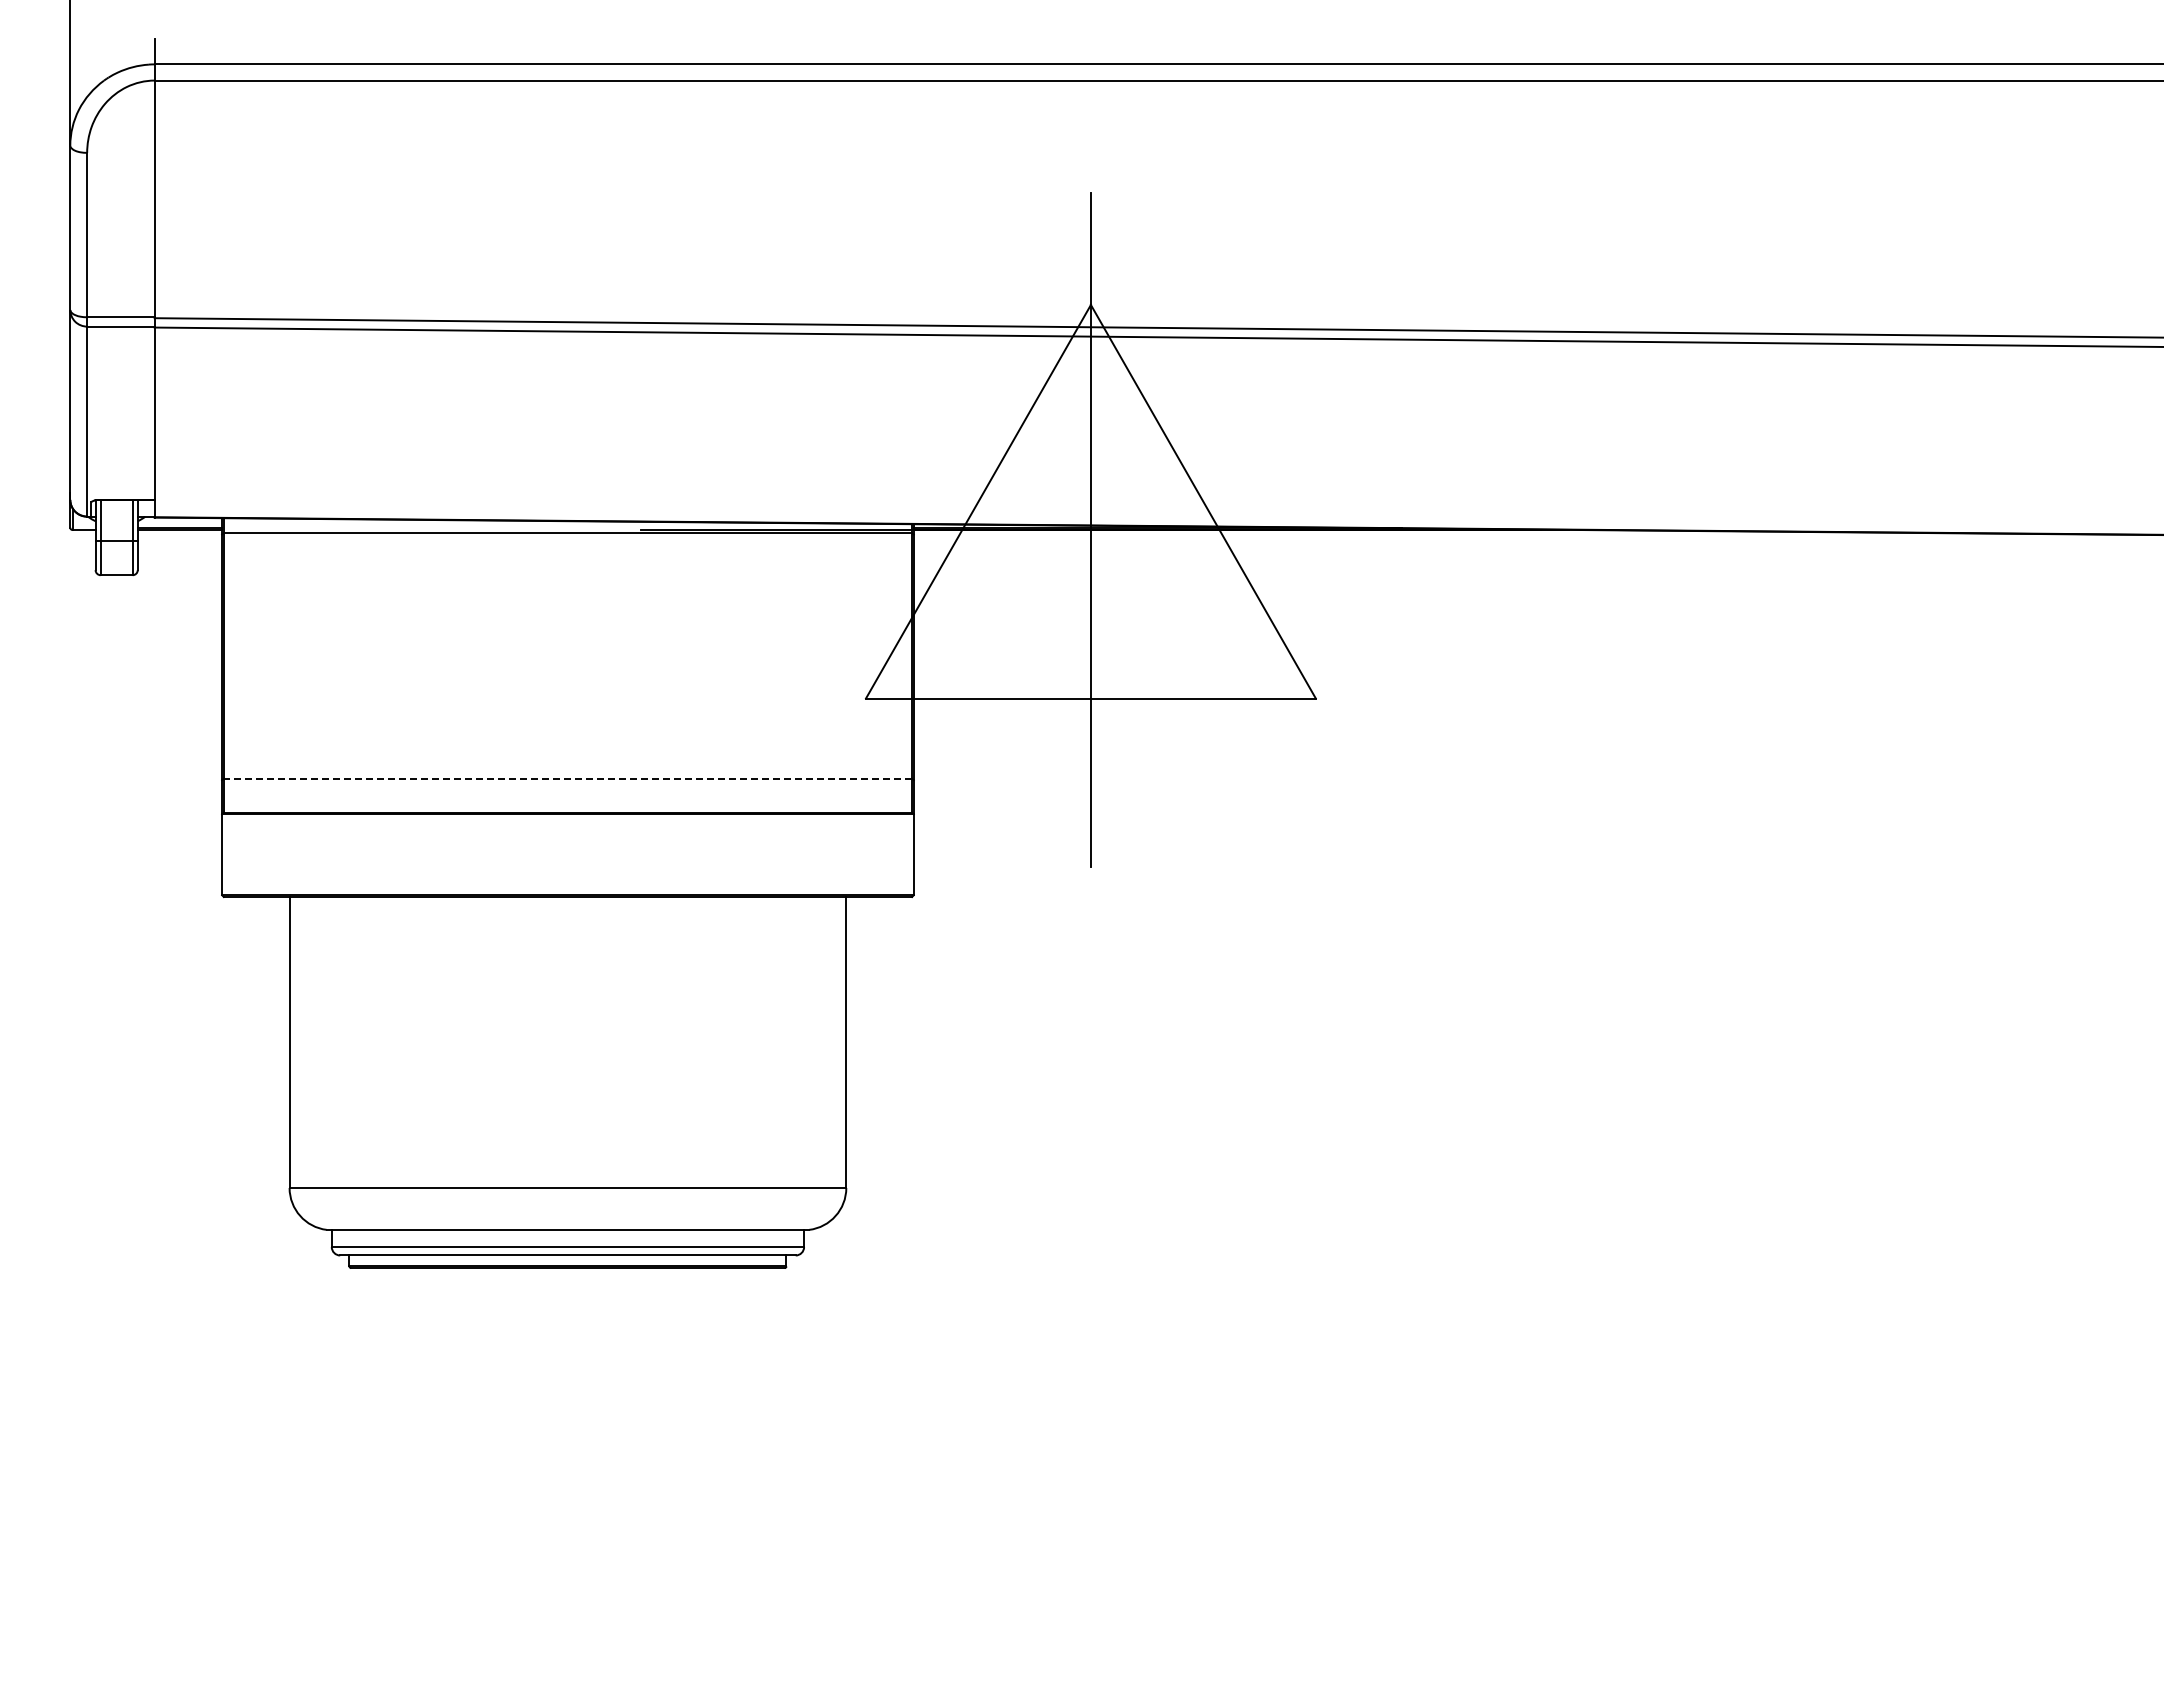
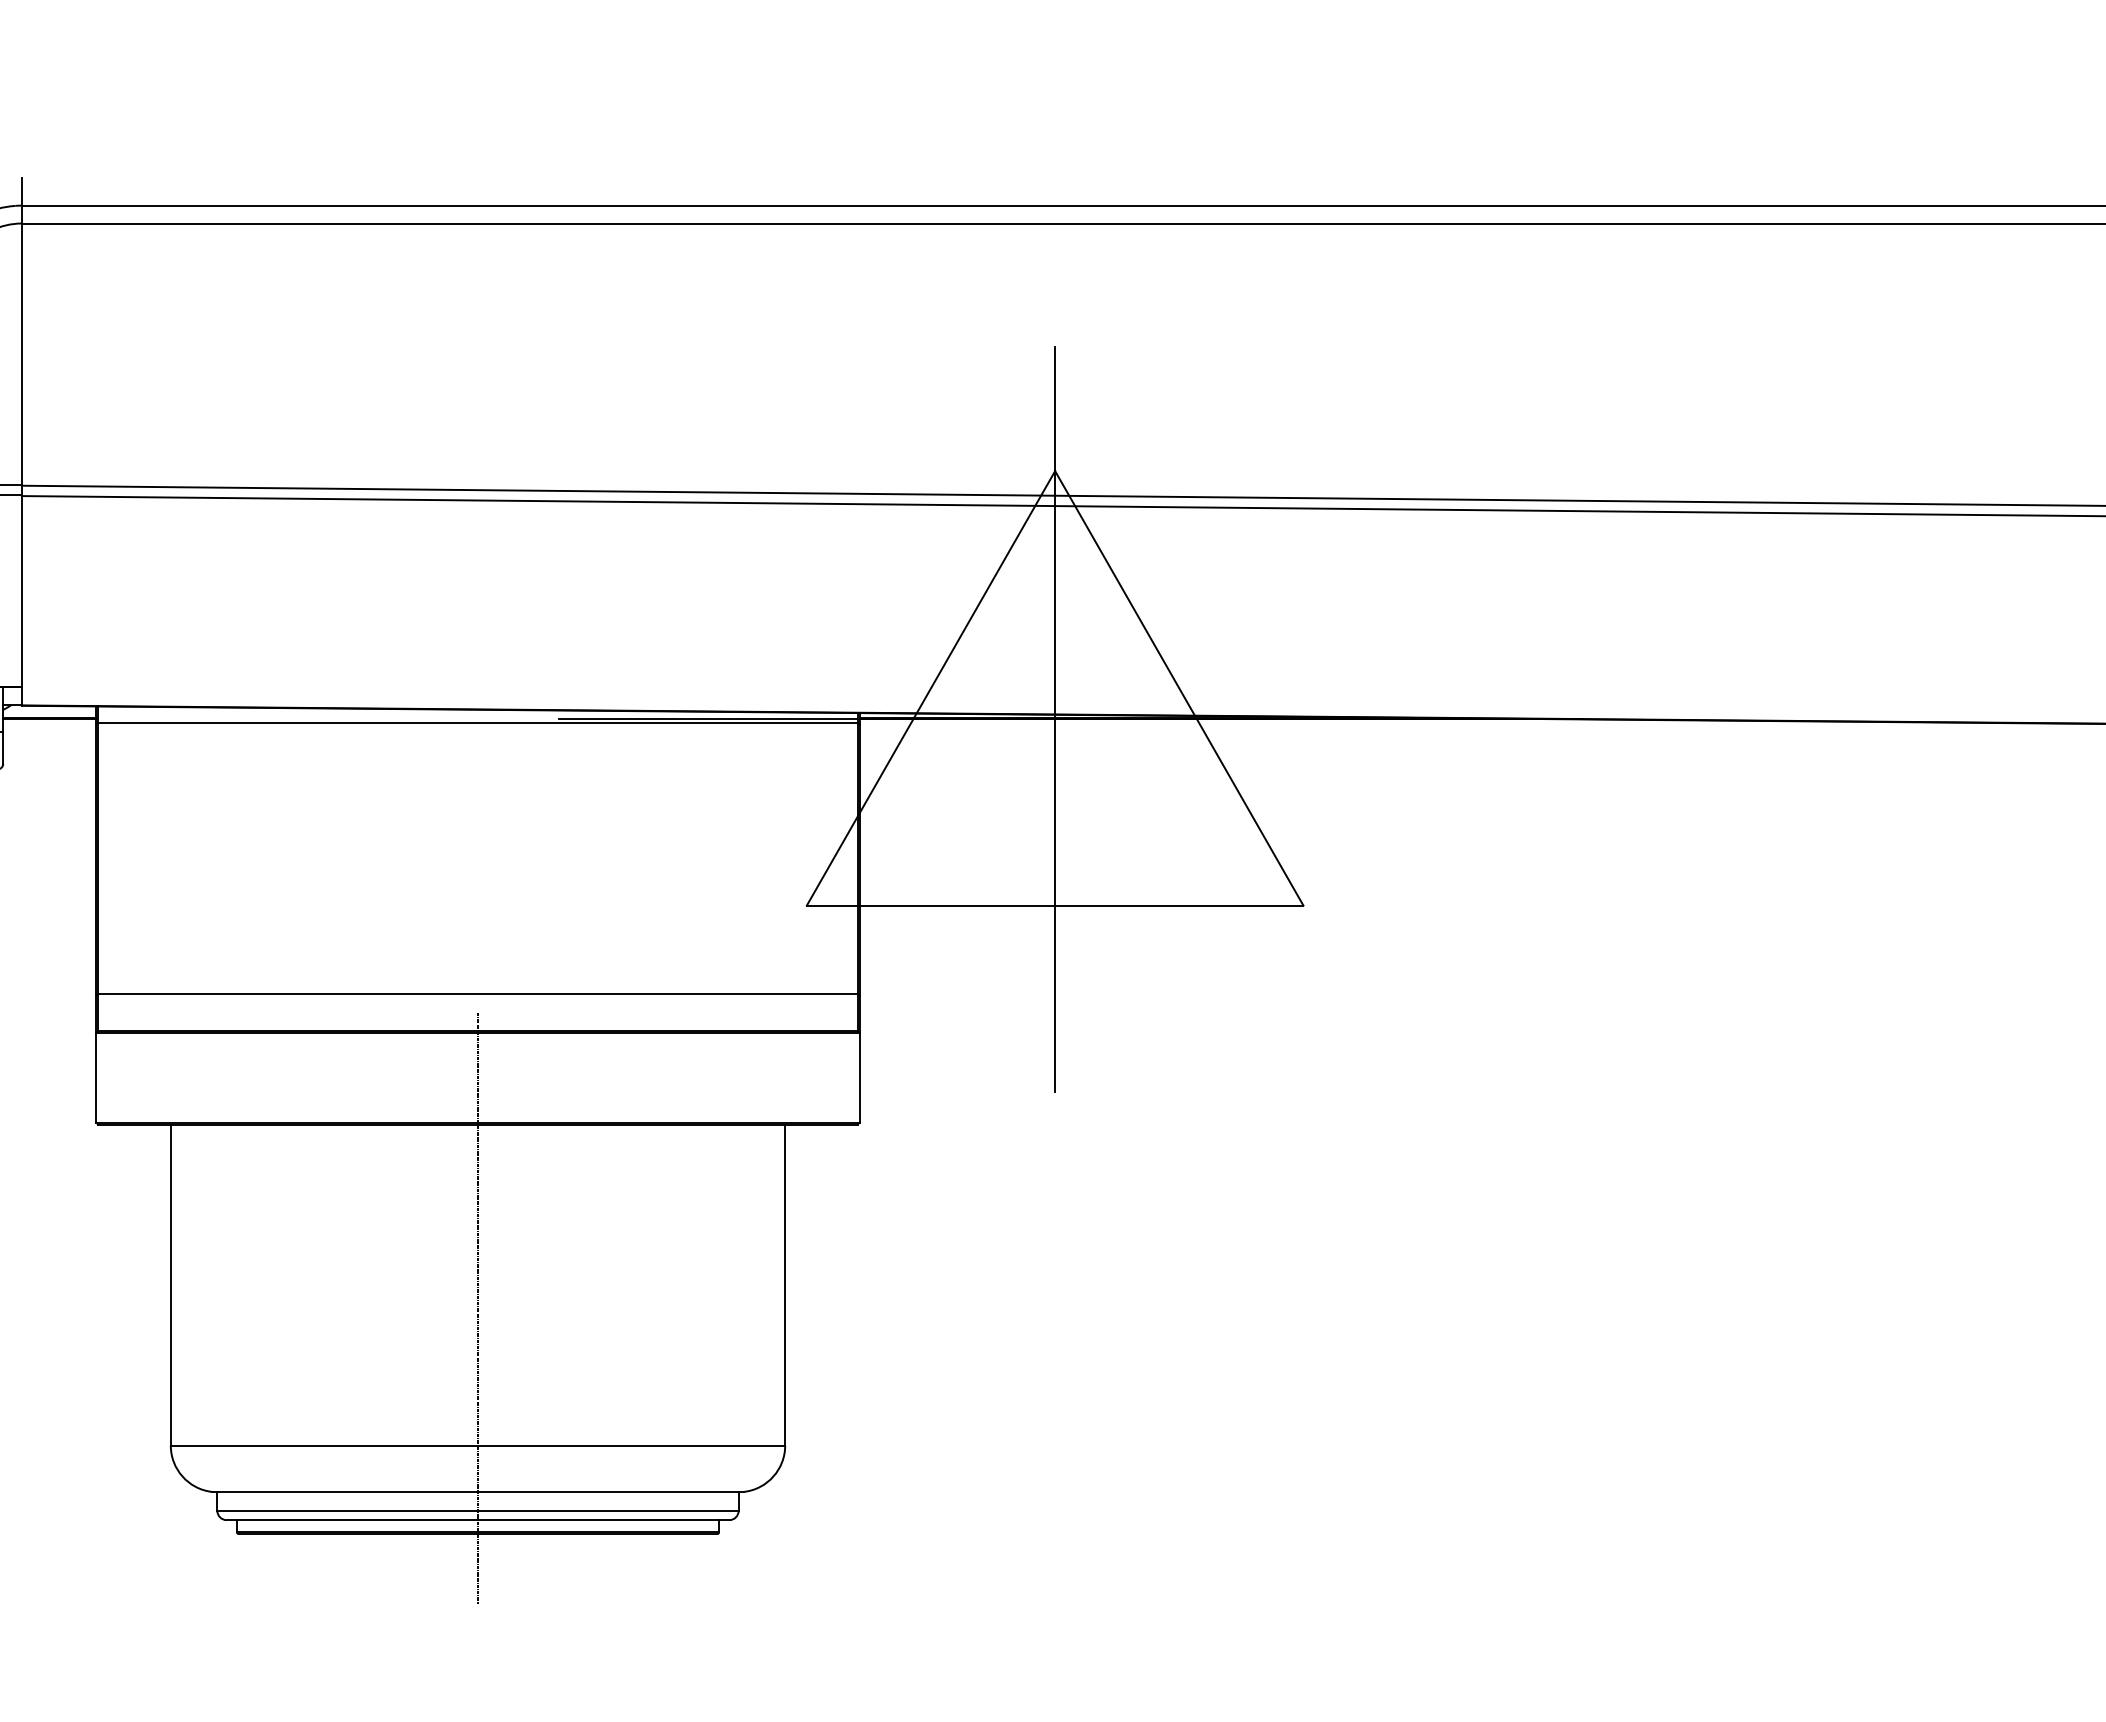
line: (567, 778) -> (477, 993), dashed -> solid
line: (567, 1063) -> (477, 1308), added

